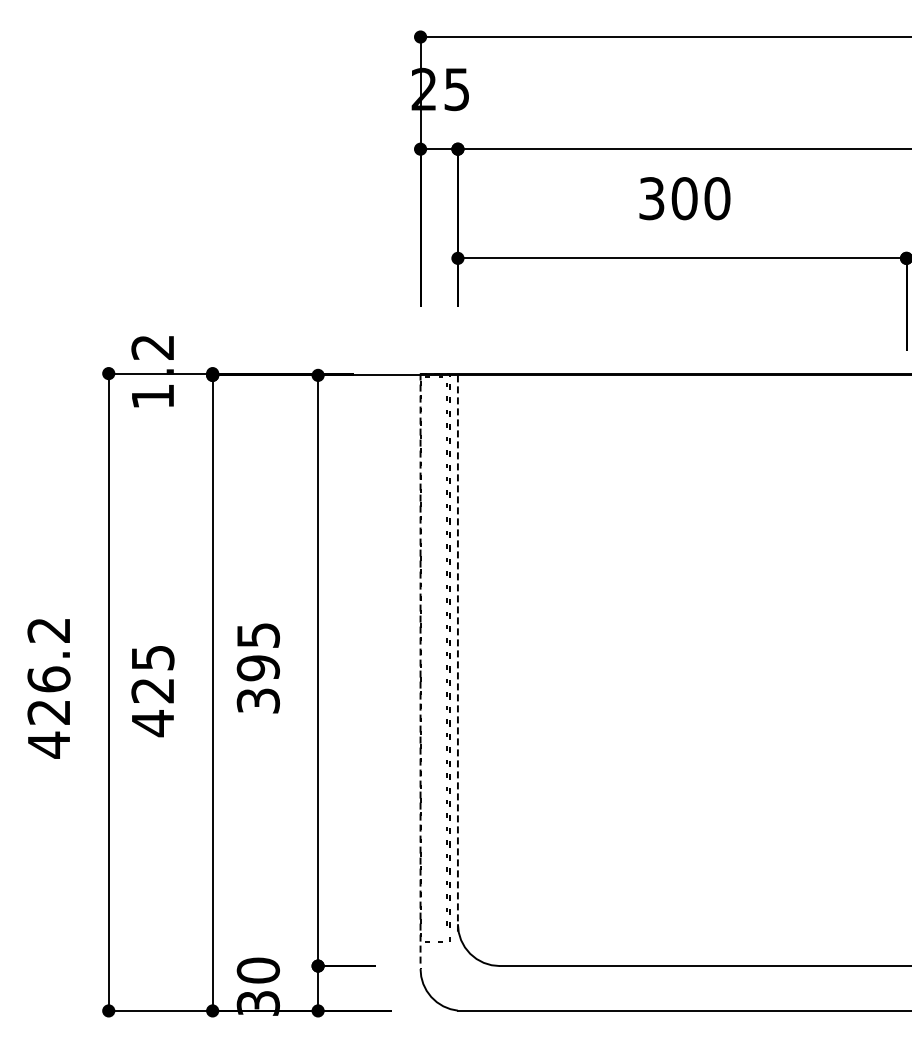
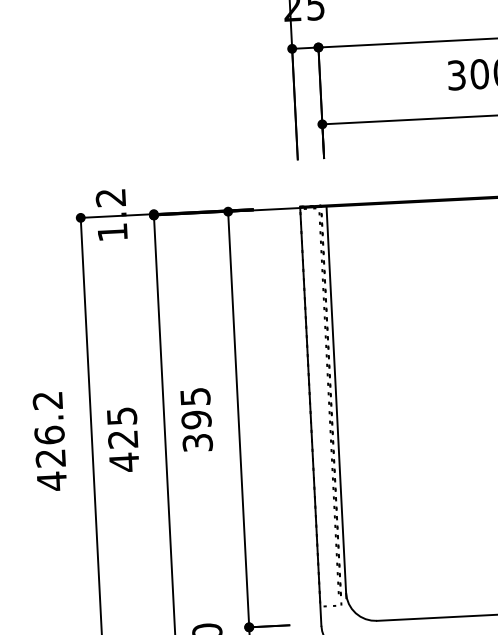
line: (457, 654) -> (336, 403), dashed -> solid
line: (420, 671) -> (310, 416), dashed -> solid

